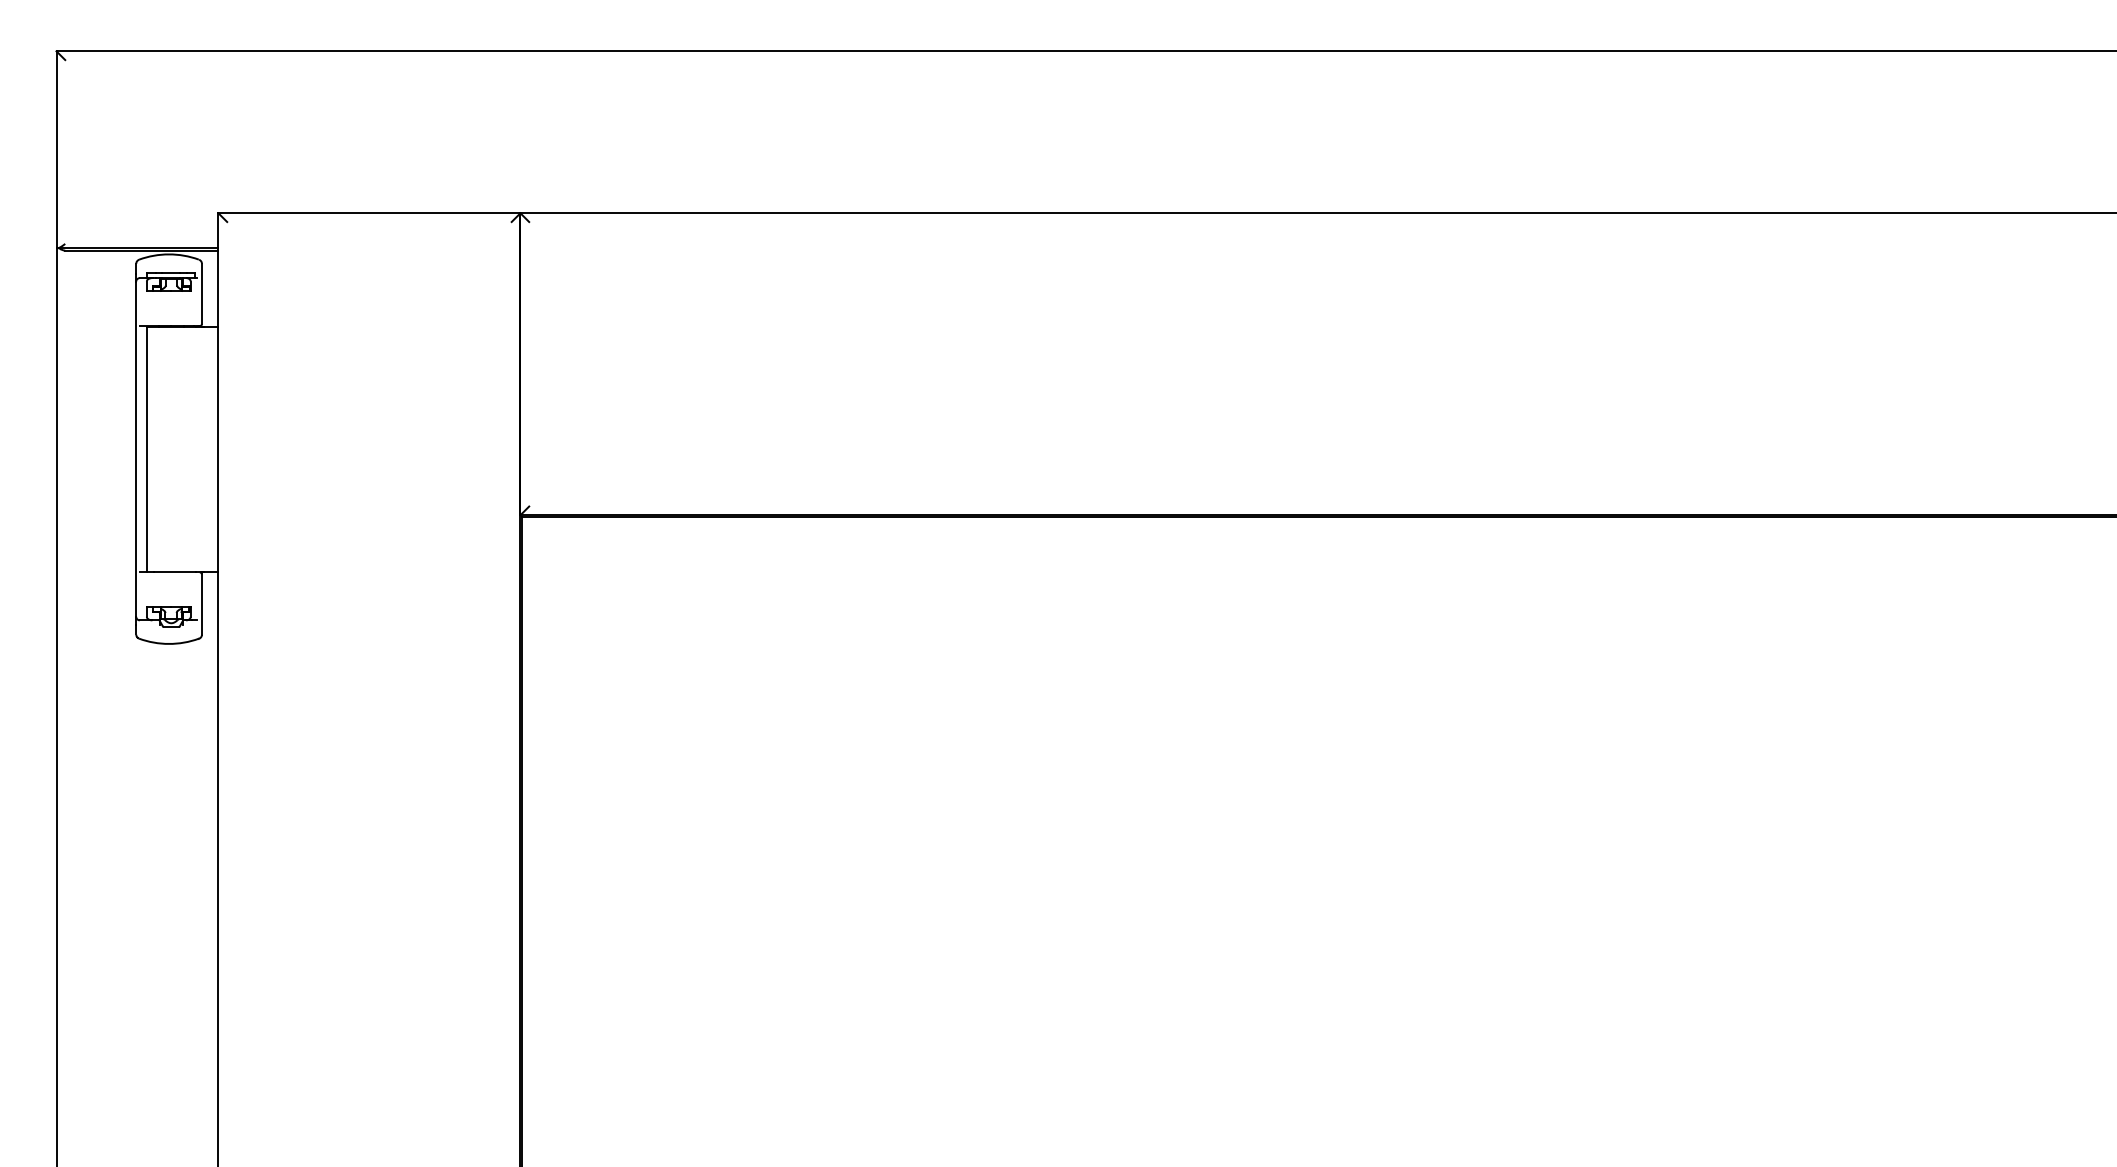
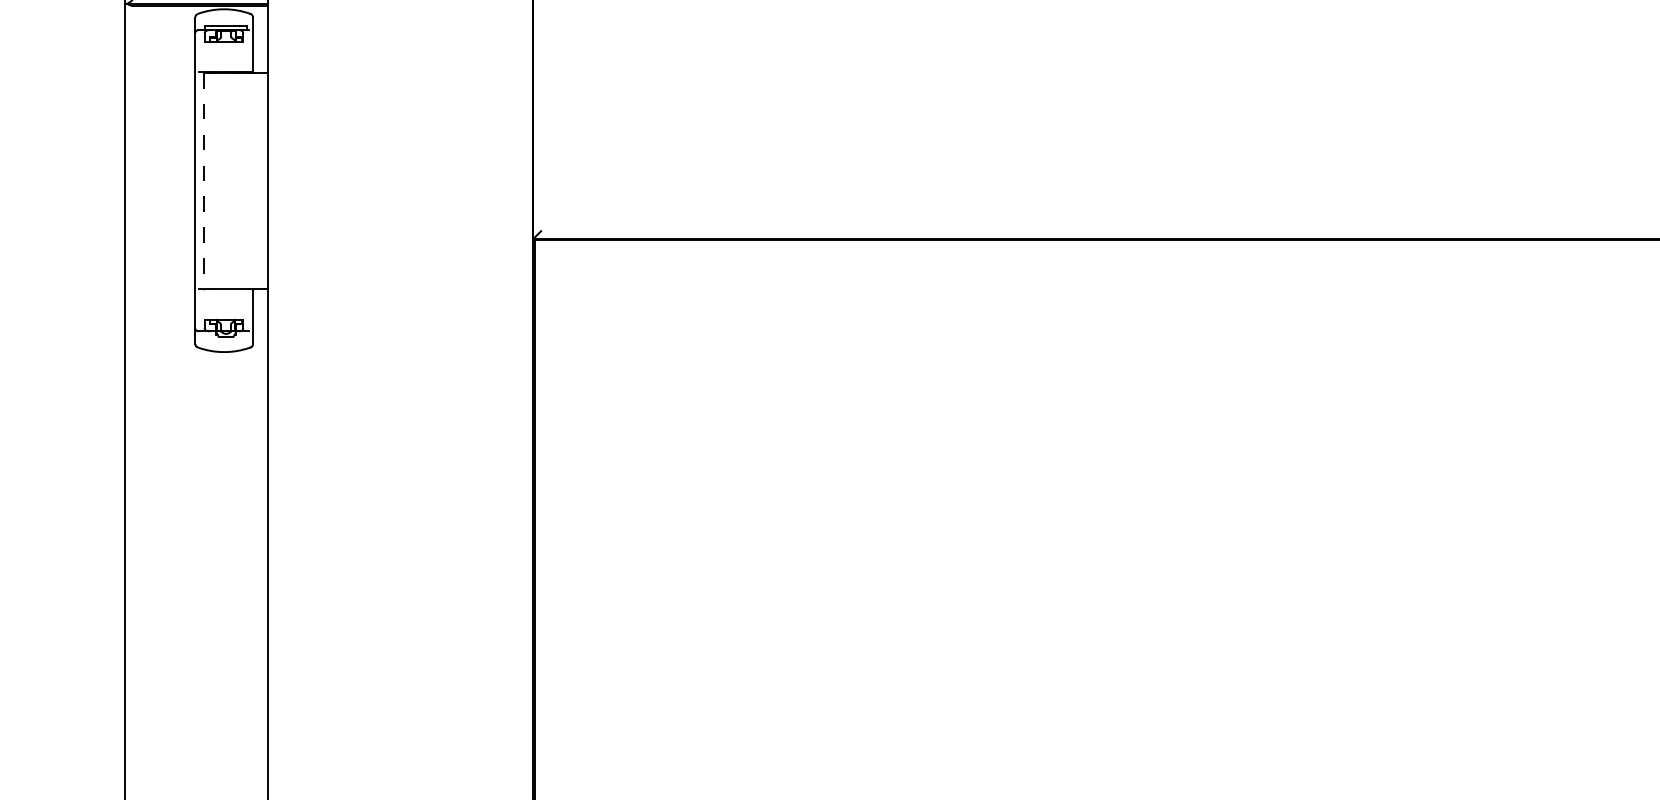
line: (146, 449) -> (204, 180), solid -> dashed

